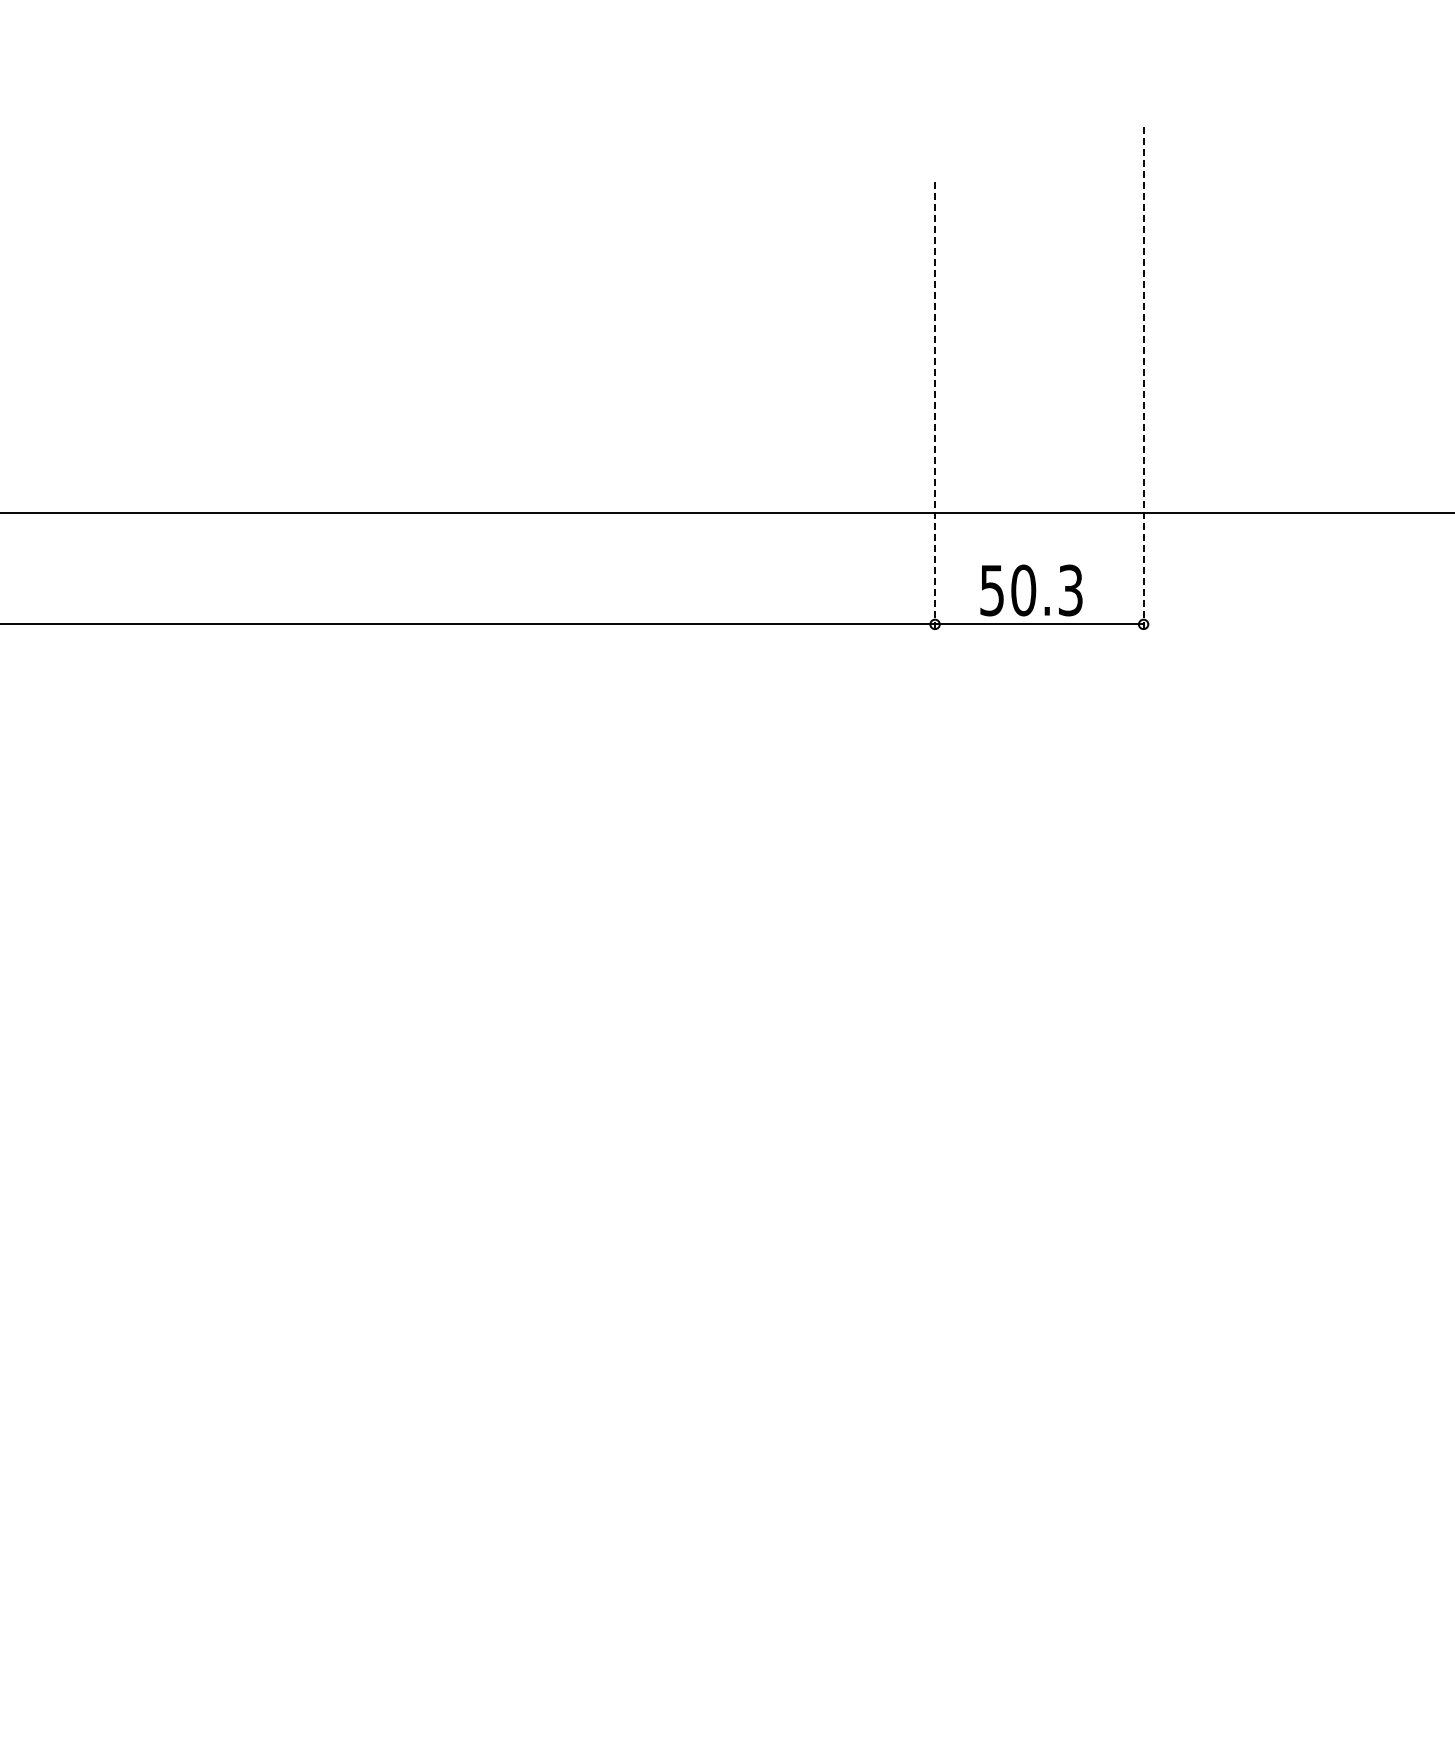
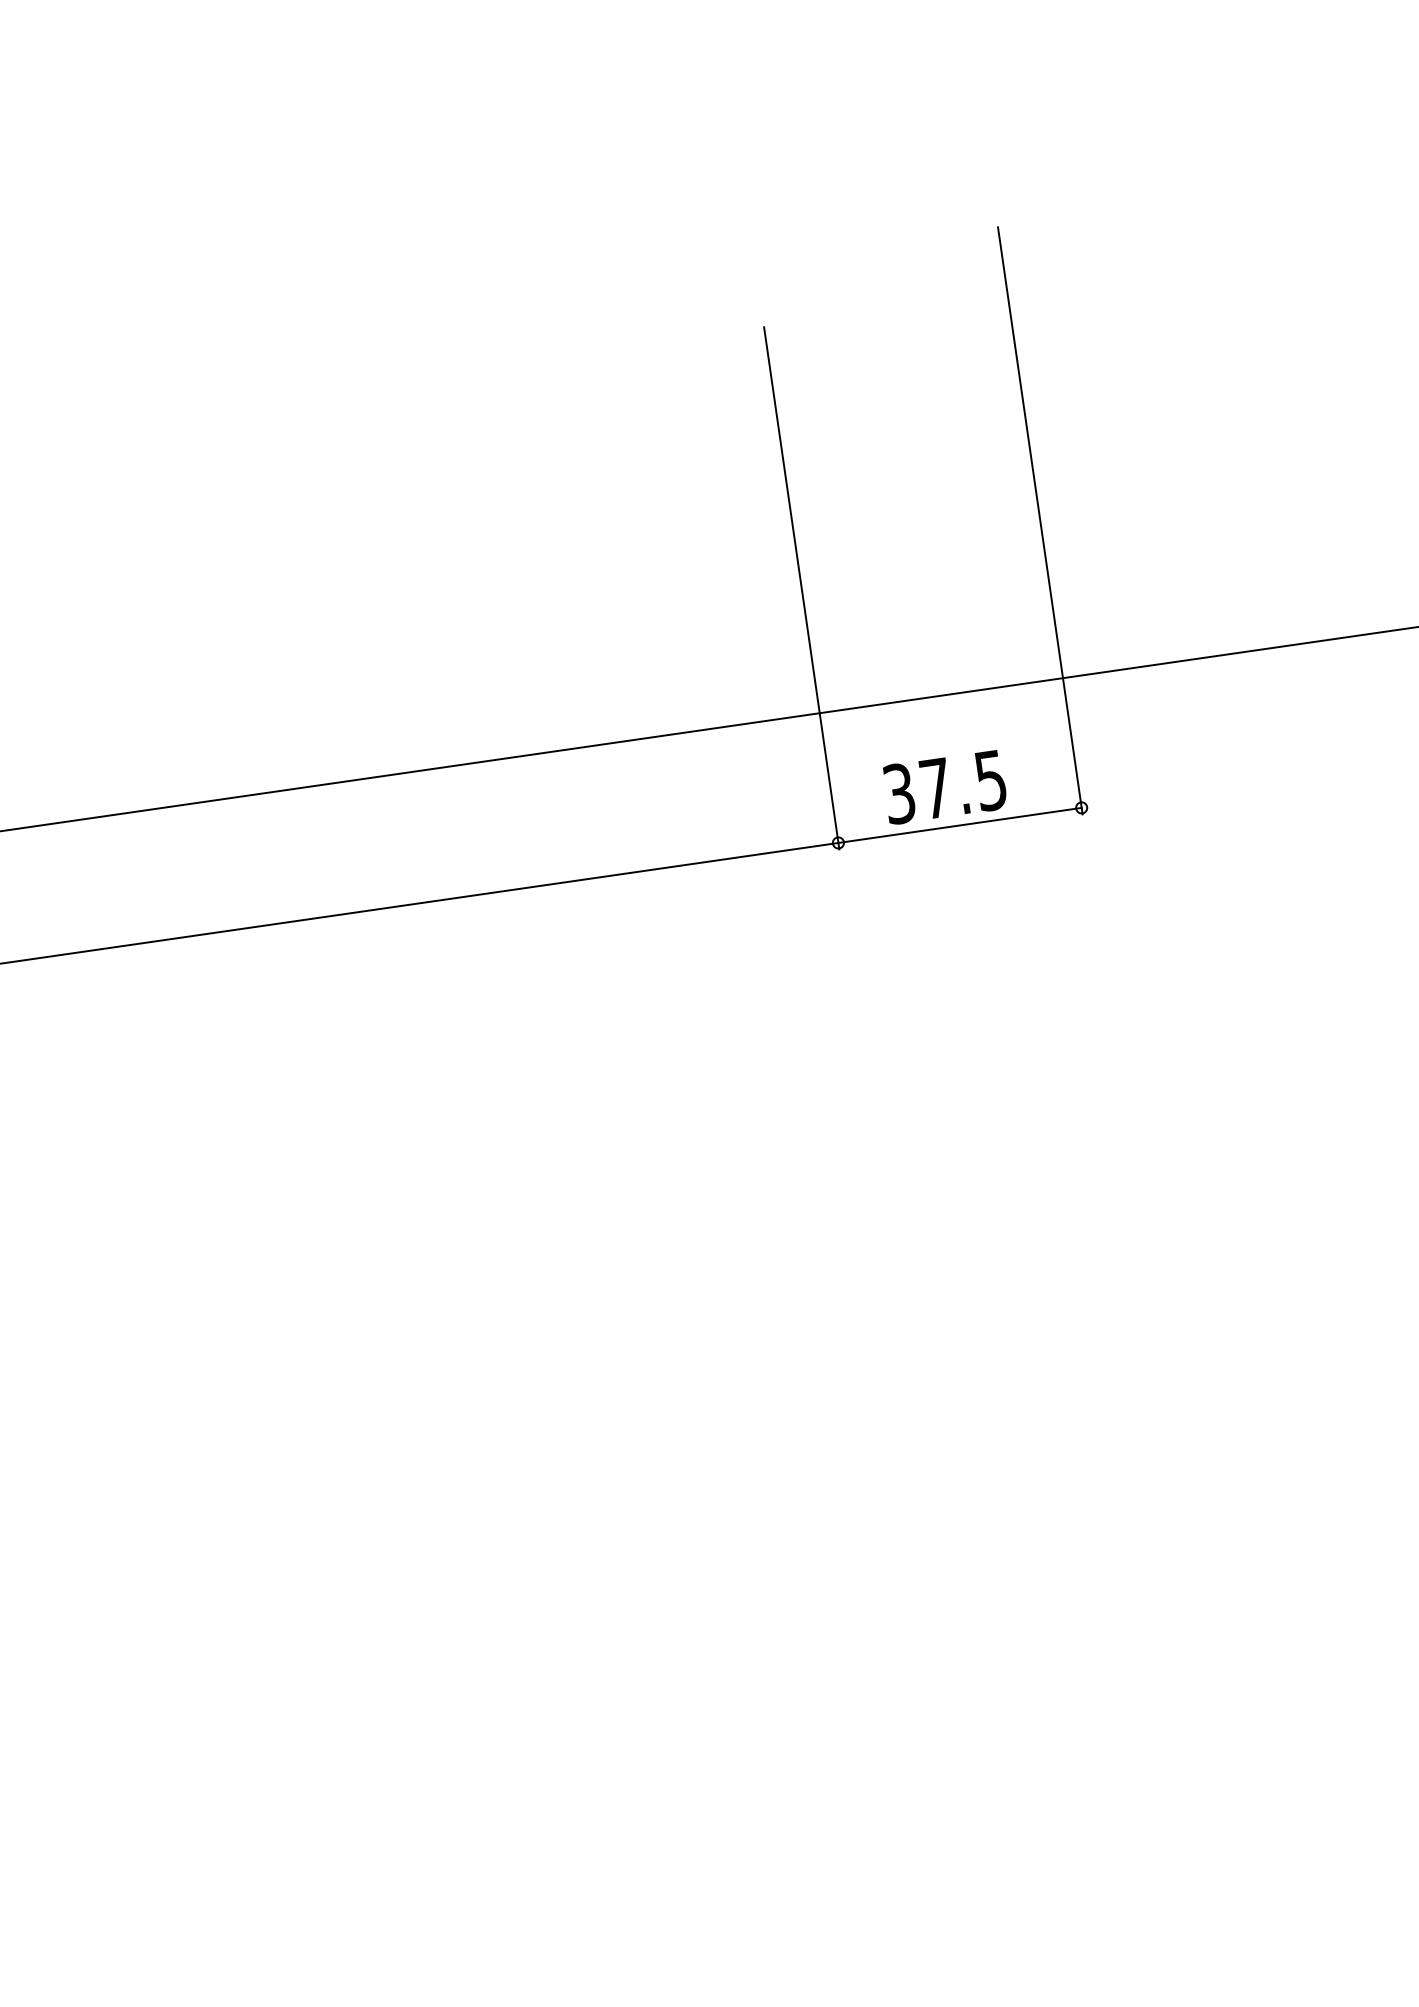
line: (1143, 378) -> (1040, 521), dashed -> solid
line: (935, 406) -> (802, 588), dashed -> solid
text: (1031, 590) -> (945, 787), 50.3 -> 37.5

